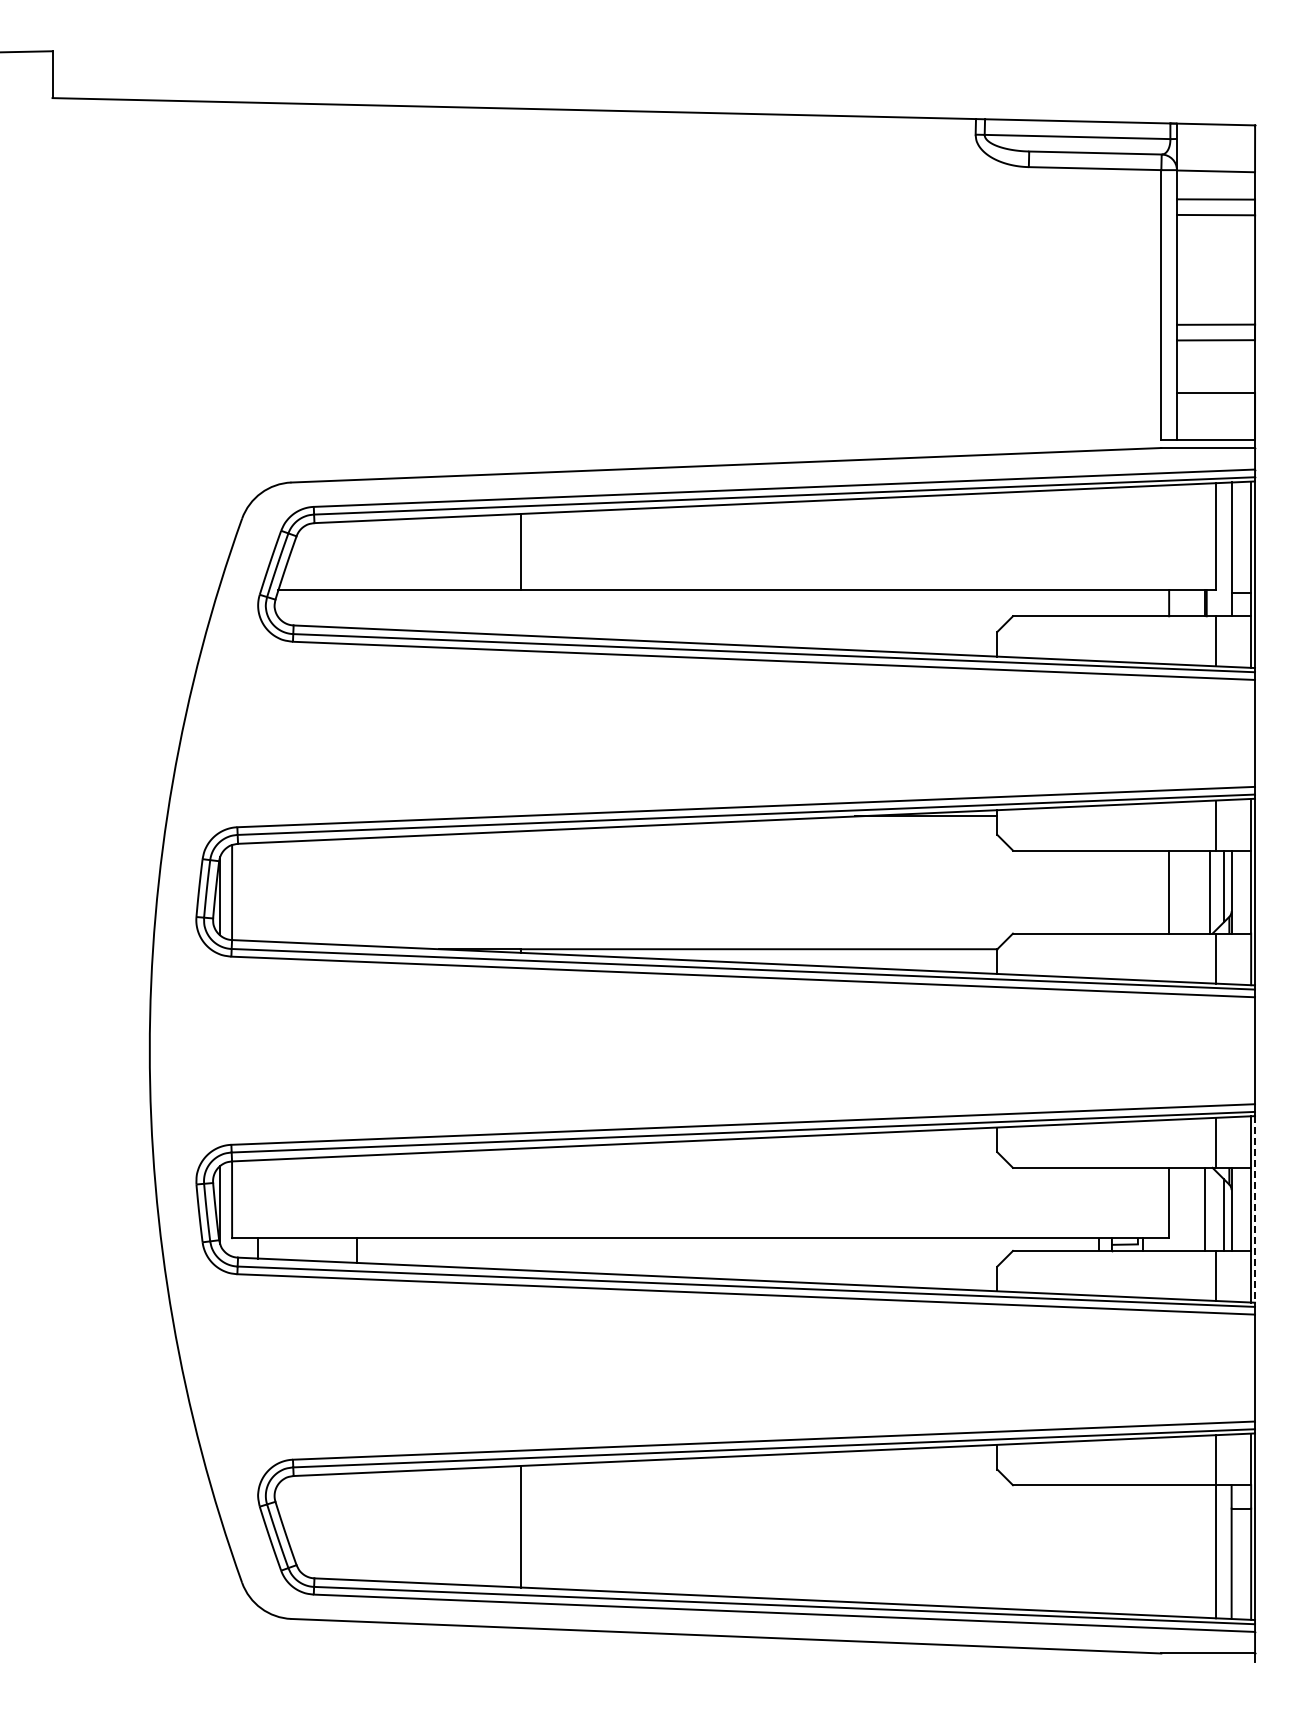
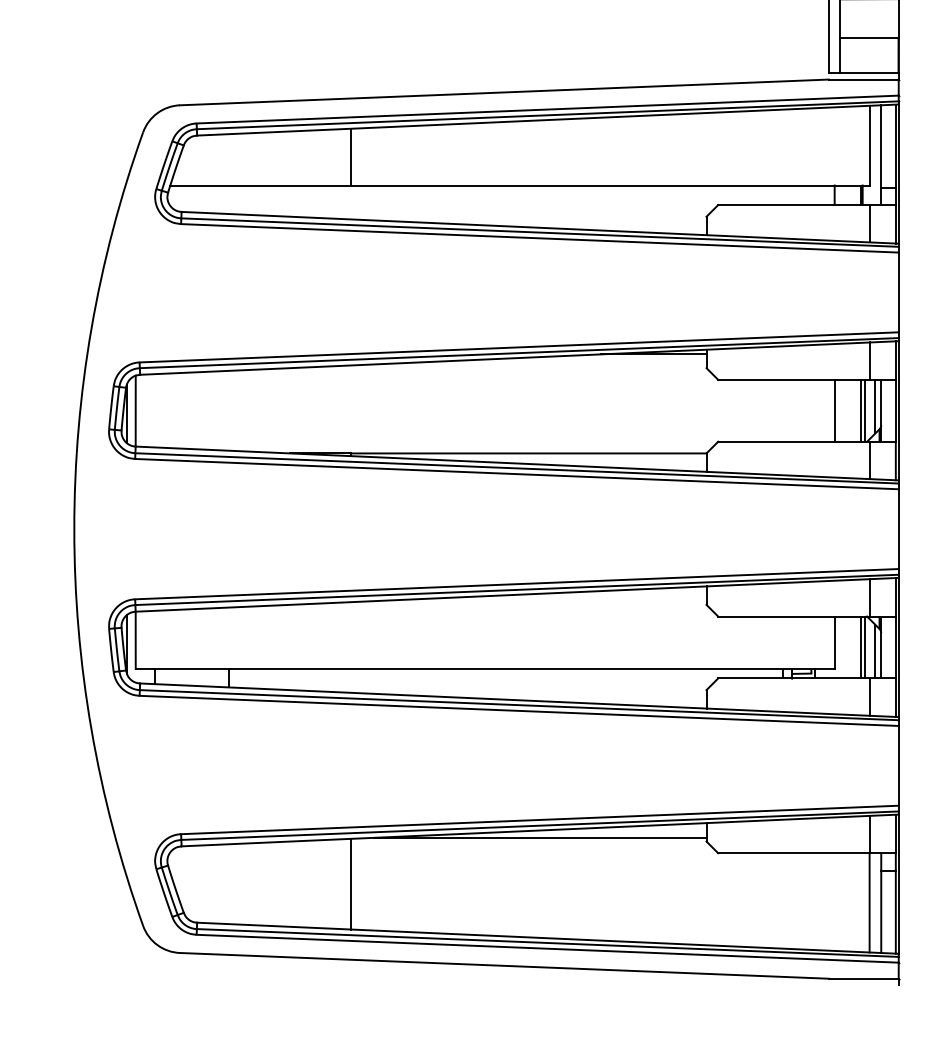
line: (1205, 891) -> (861, 410), added
line: (1210, 1208) -> (865, 646), added
line: (1255, 1209) -> (899, 647), dashed -> solid
line: (774, 1464) -> (540, 837), added

